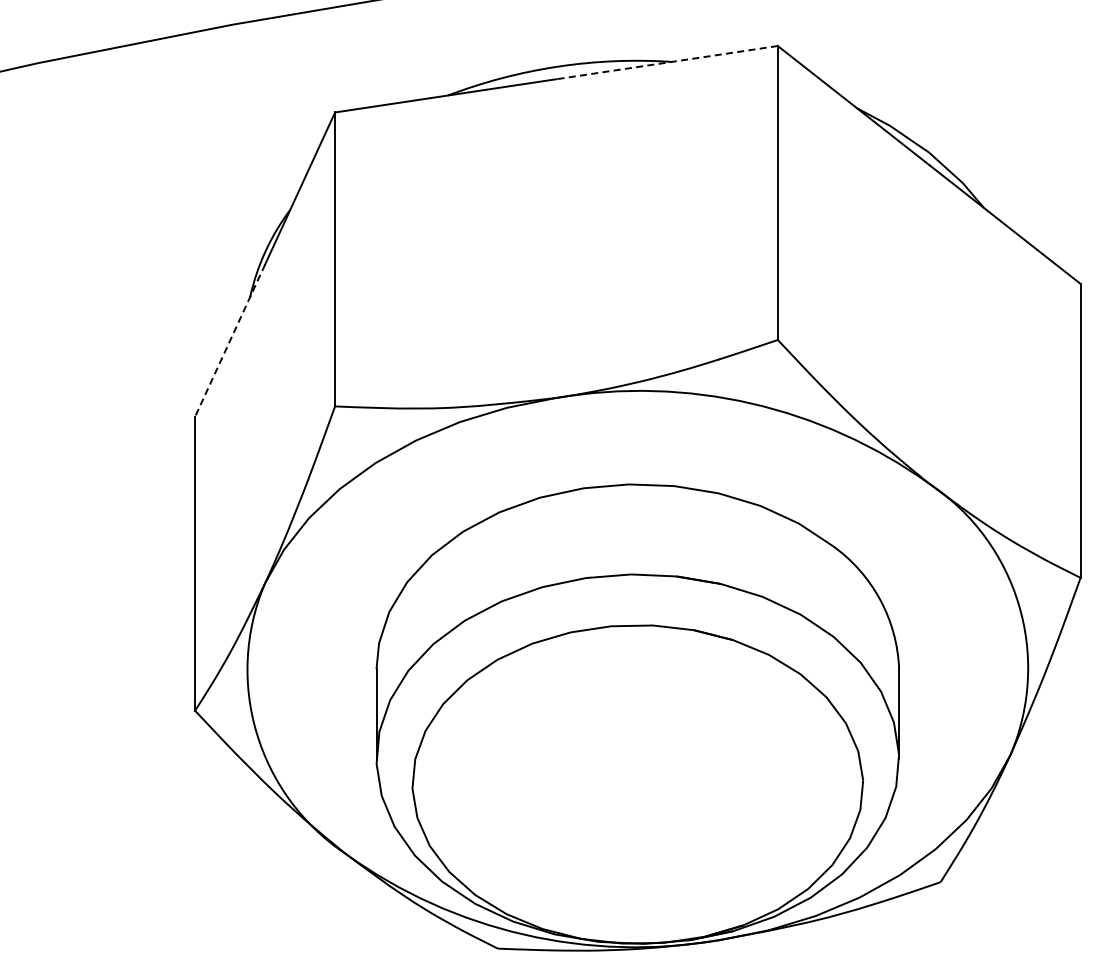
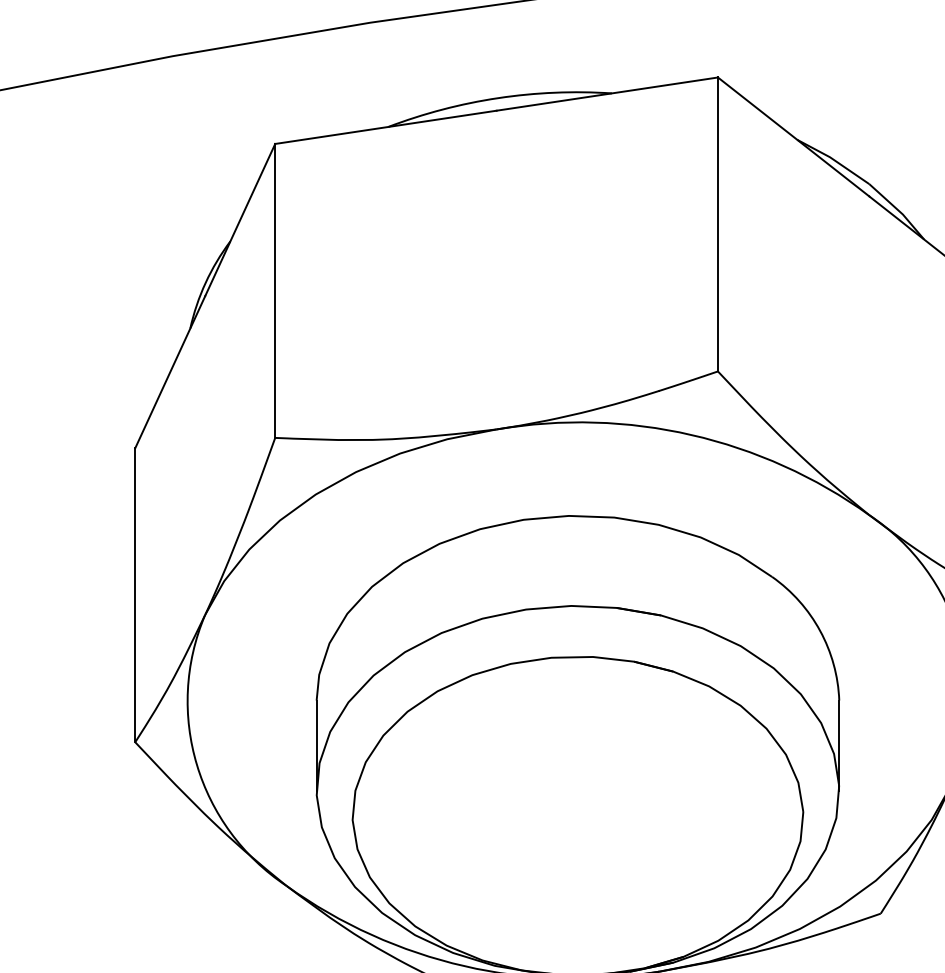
line: (667, 62) -> (607, 93), dashed -> solid
line: (230, 340) -> (170, 371), dashed -> solid

